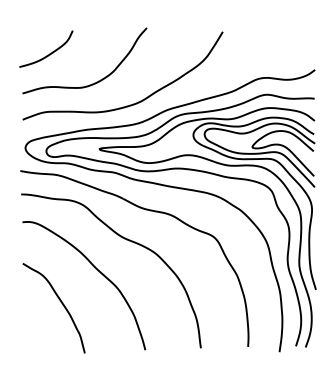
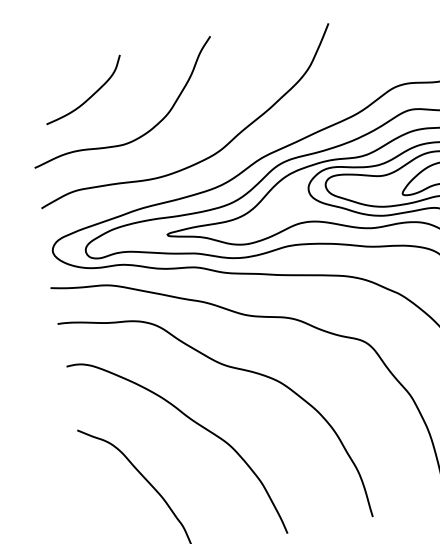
curve: (49, 53) -> (89, 95), moved

